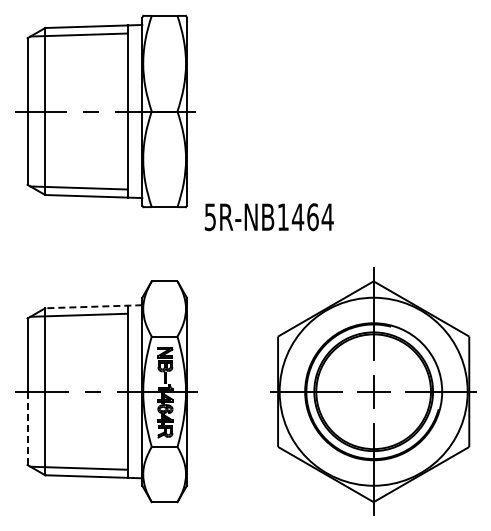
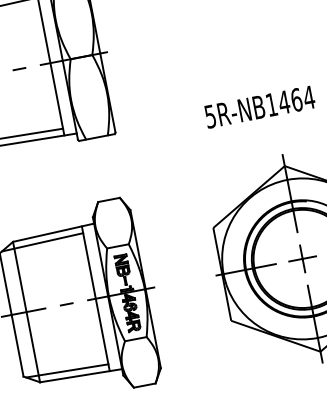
text: (268, 217) -> (259, 107), moved
line: (93, 306) -> (53, 232), dashed -> solid
line: (27, 428) -> (17, 345), dashed -> solid

